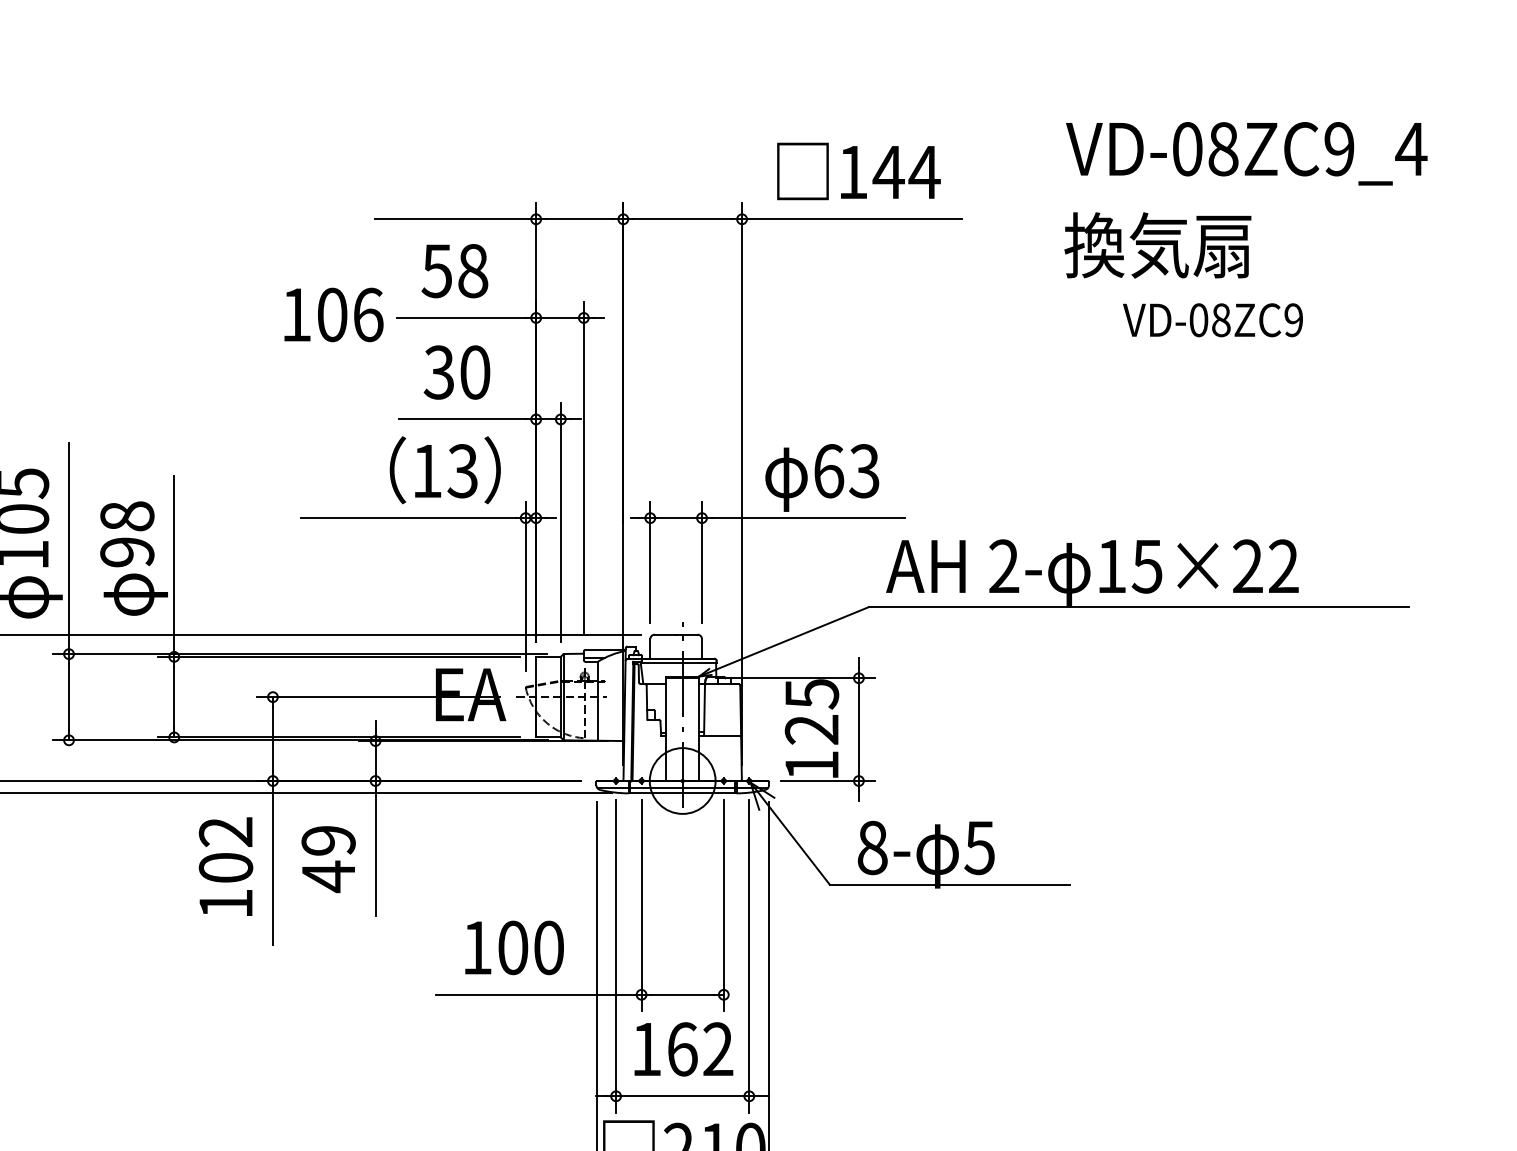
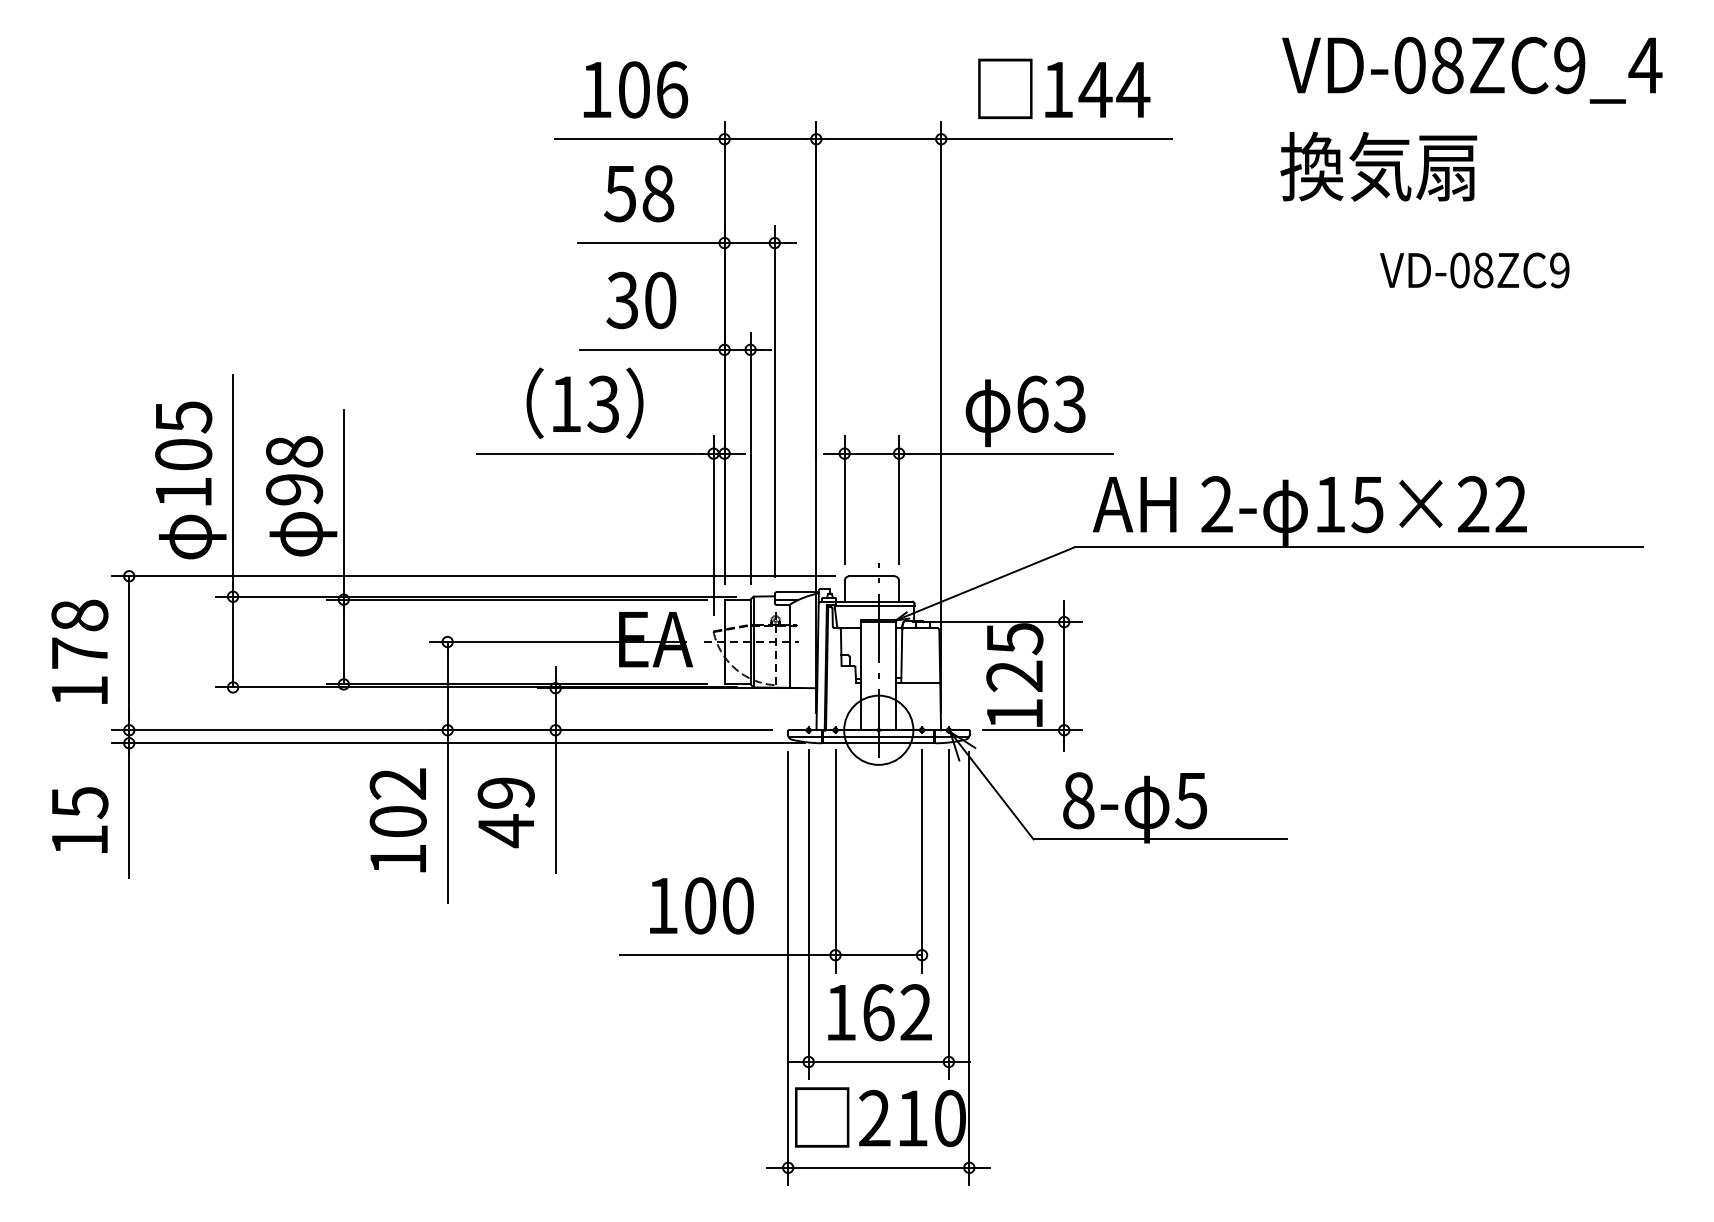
text: (333, 314) -> (635, 89), moved
text: (1212, 320) -> (1474, 270), moved
text: (444, 469) -> (584, 402), moved

